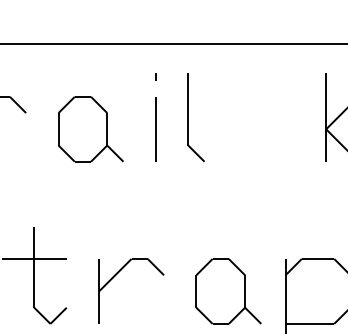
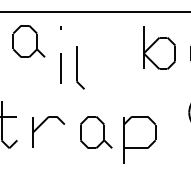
part: (196, 117) -> (80, 67), moved
part: (89, 129) -> (28, 41), moved
line: (155, 129) -> (60, 68), moved

